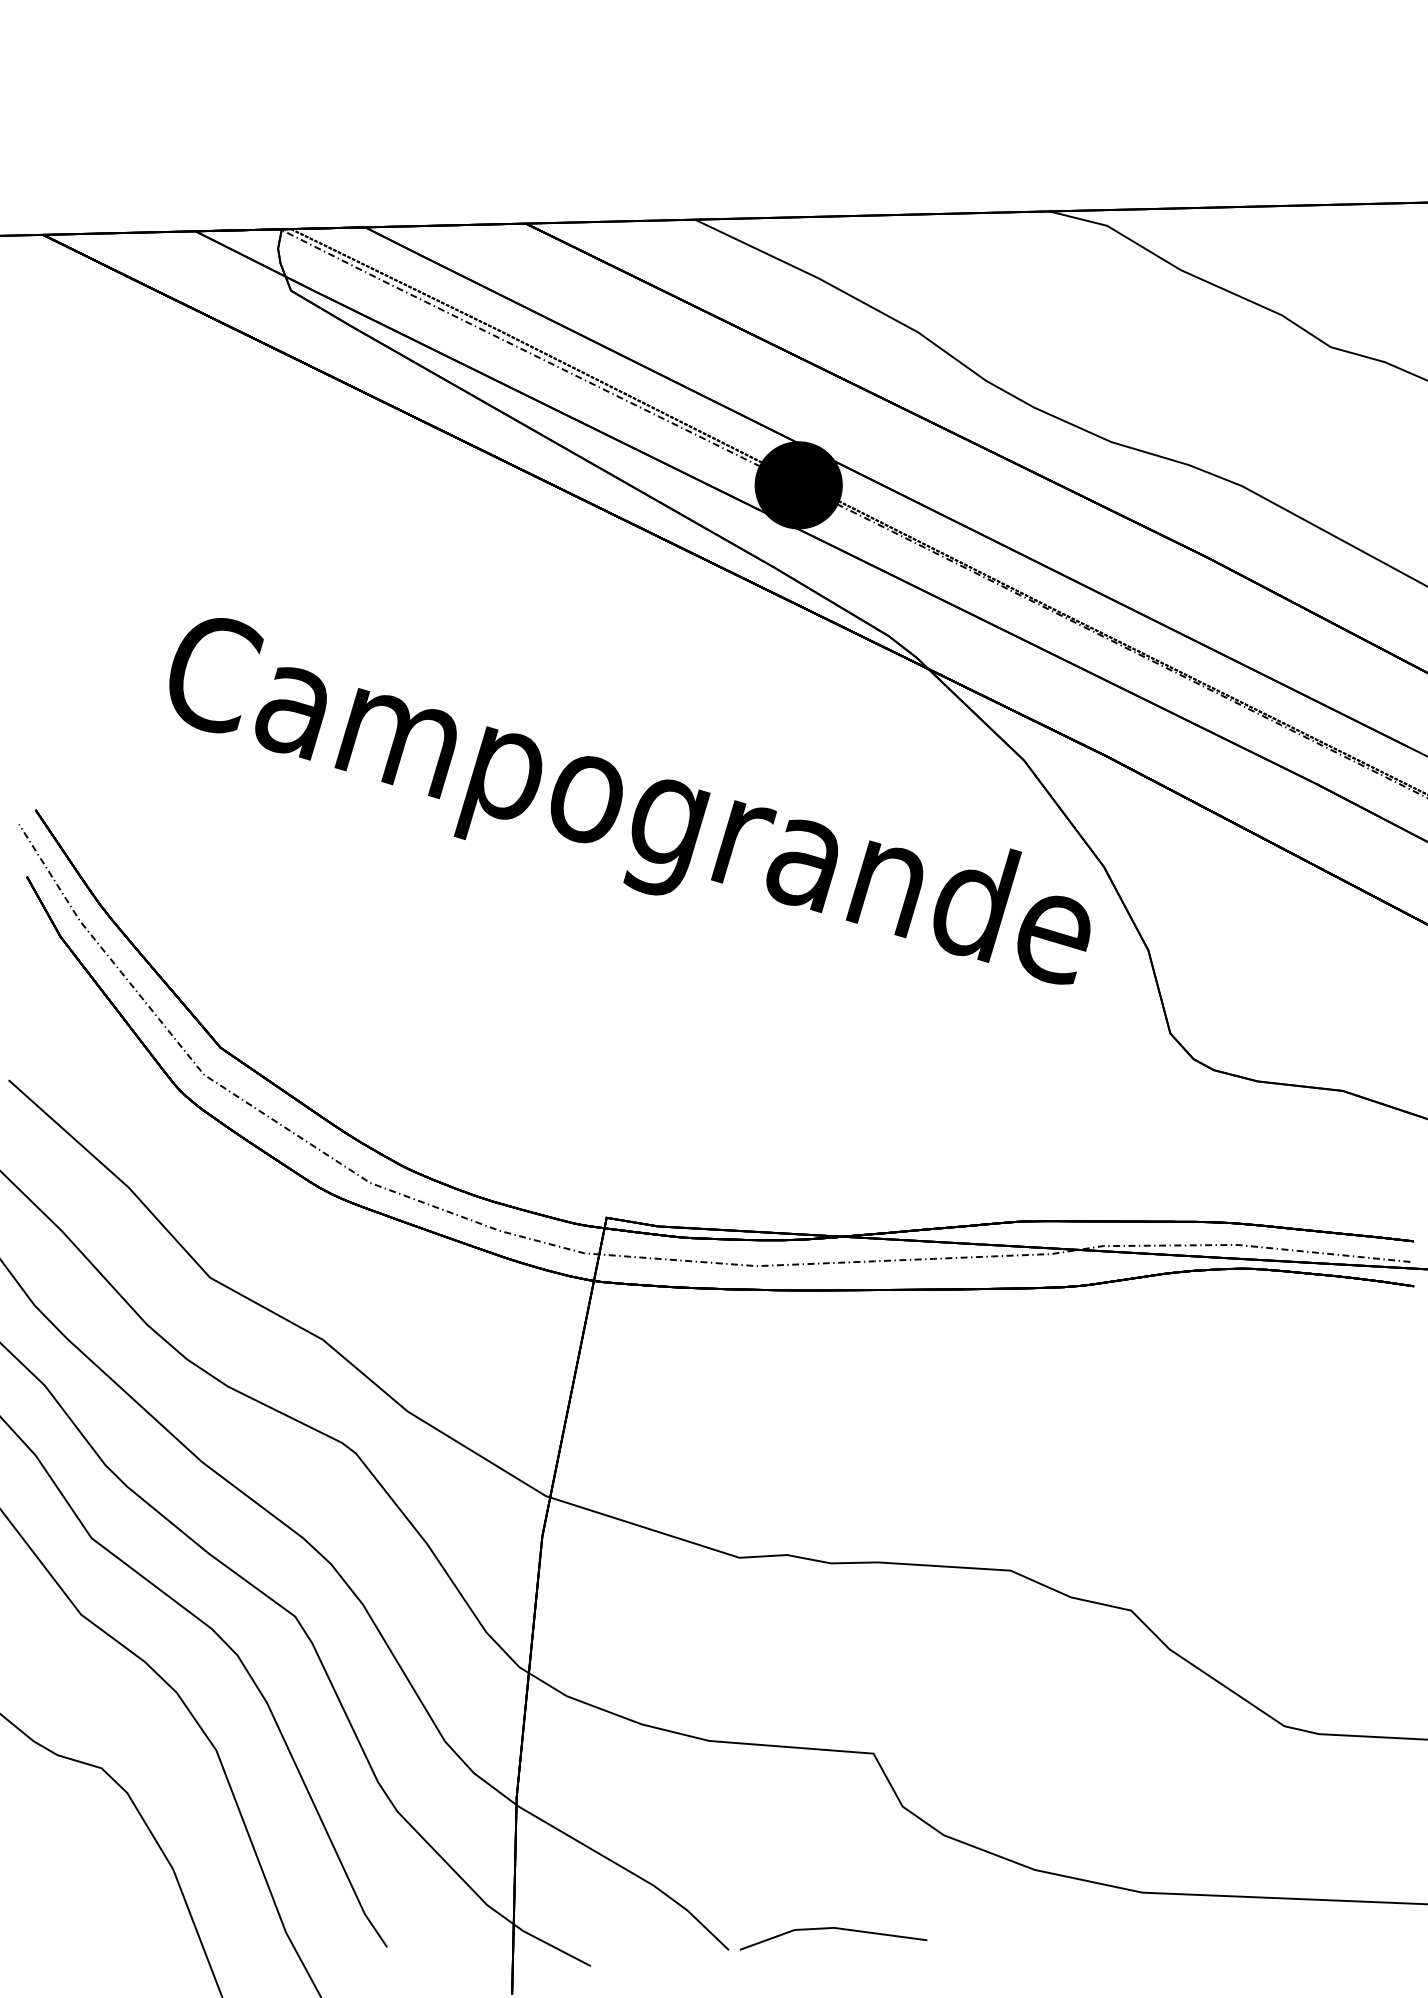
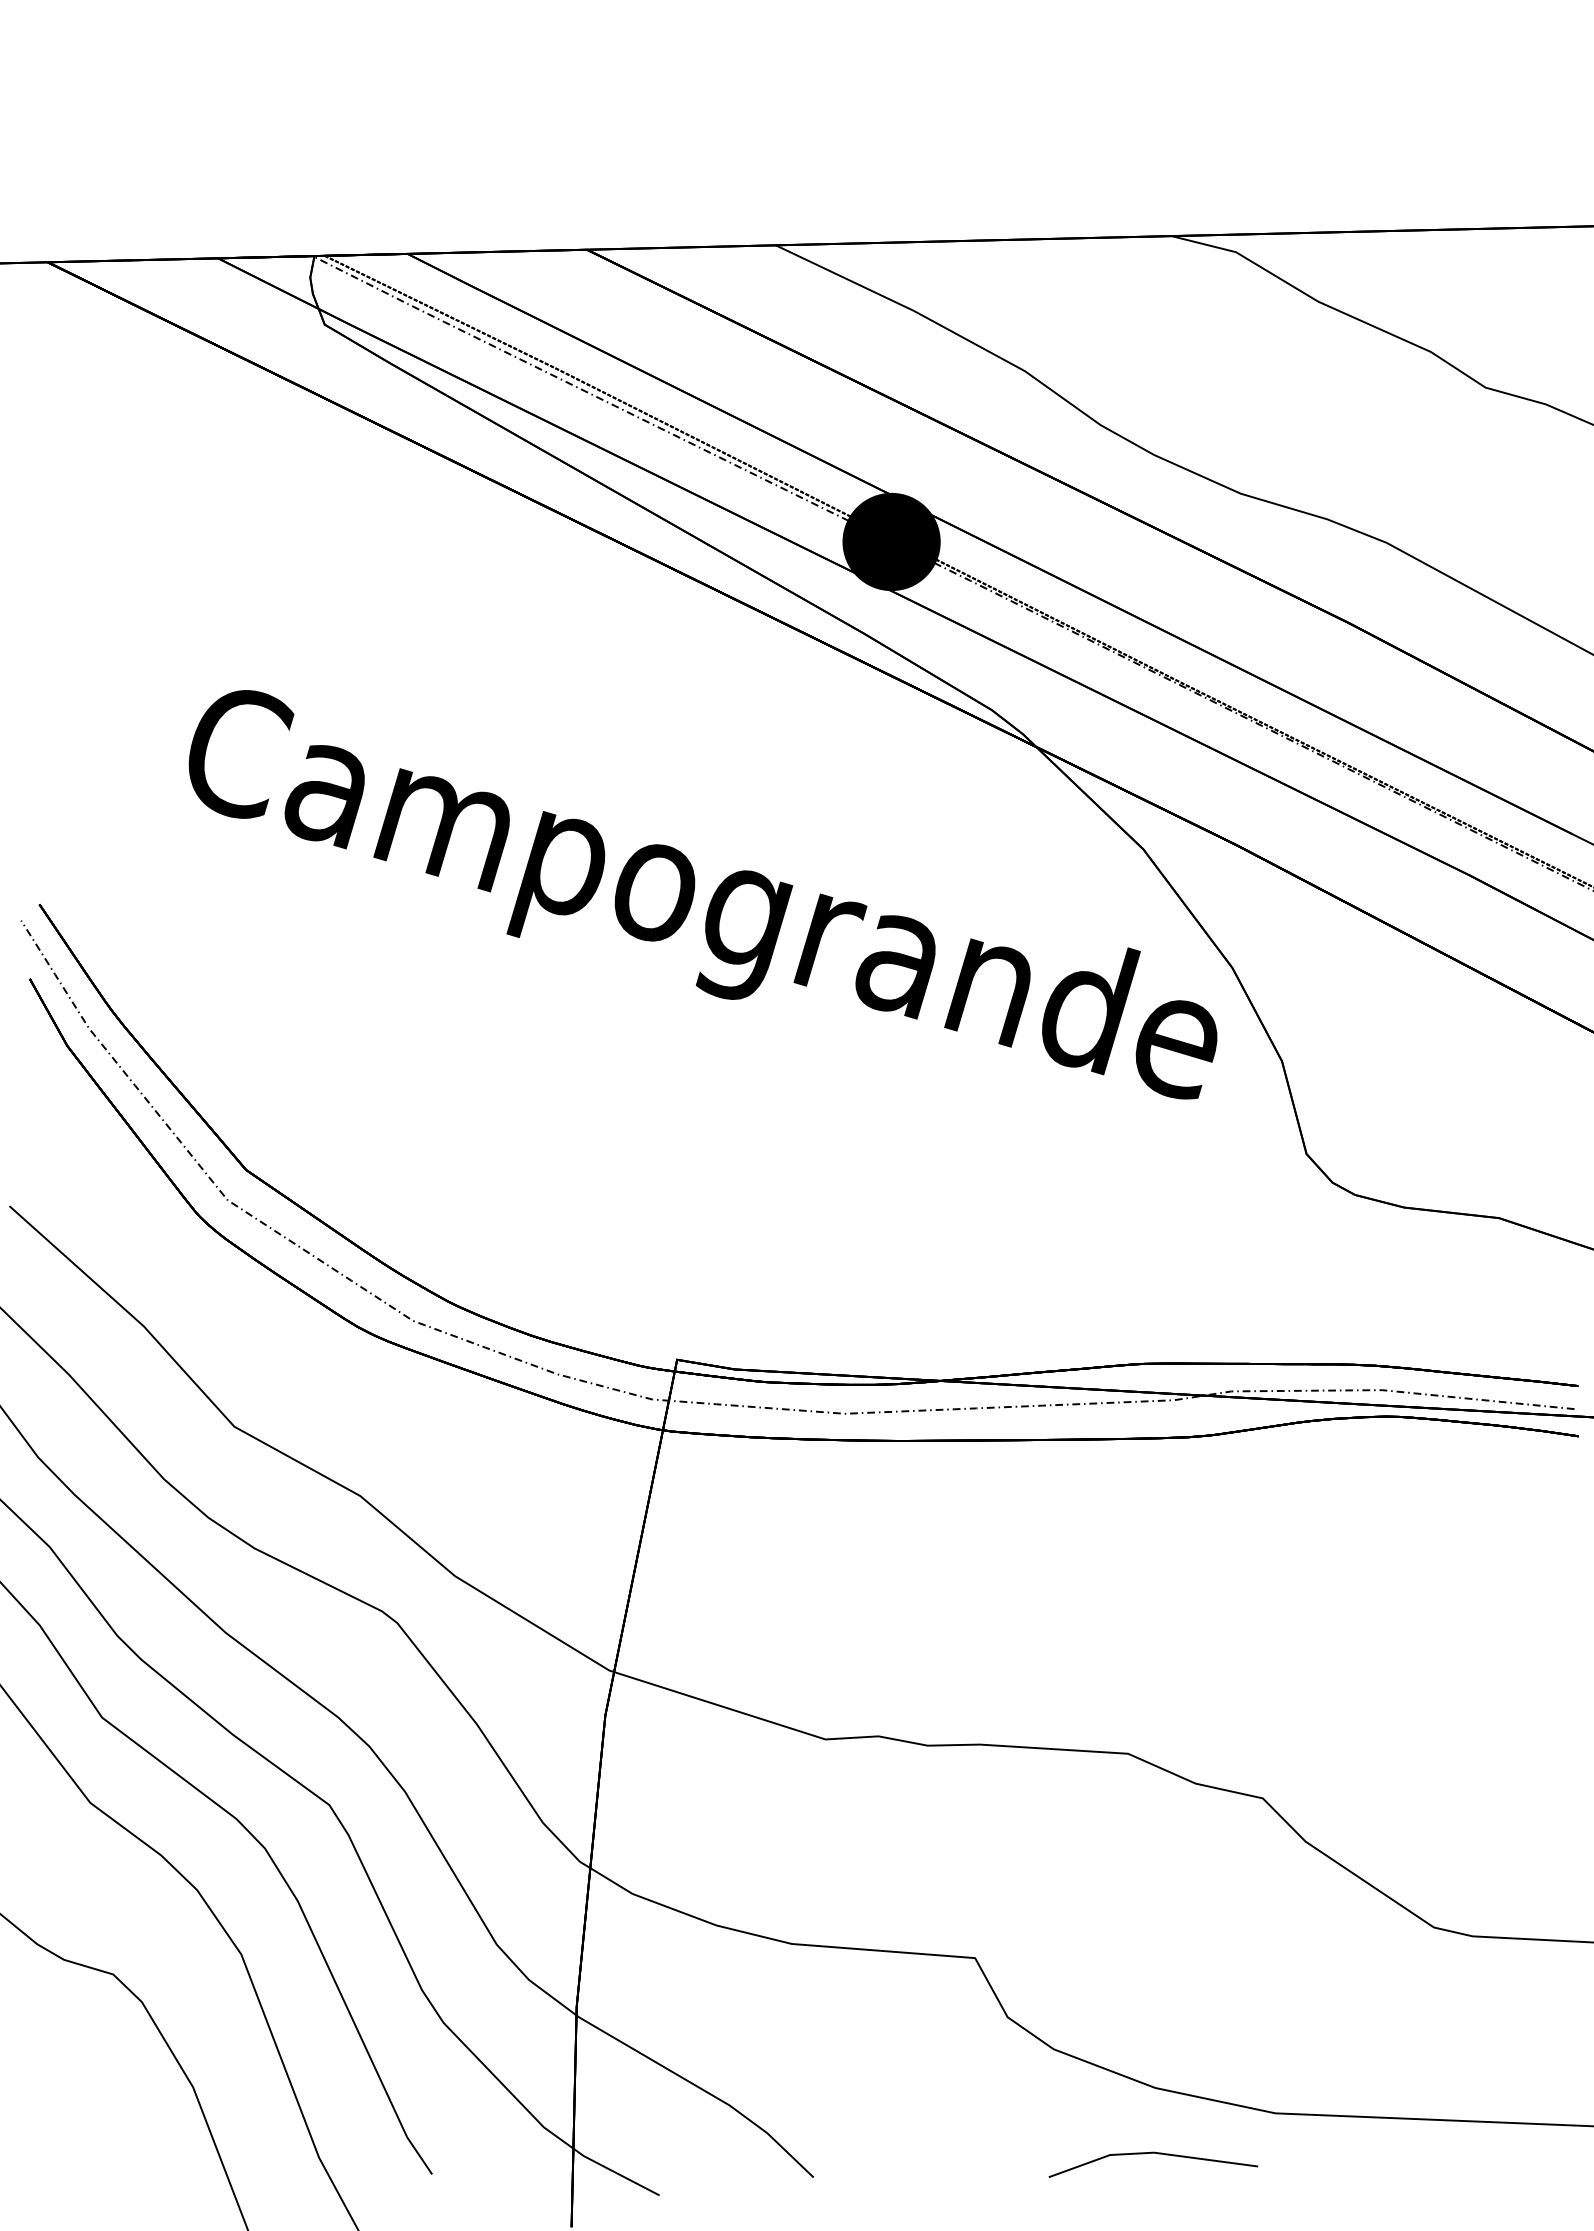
line: (833, 1928) -> (1153, 2153), moved

